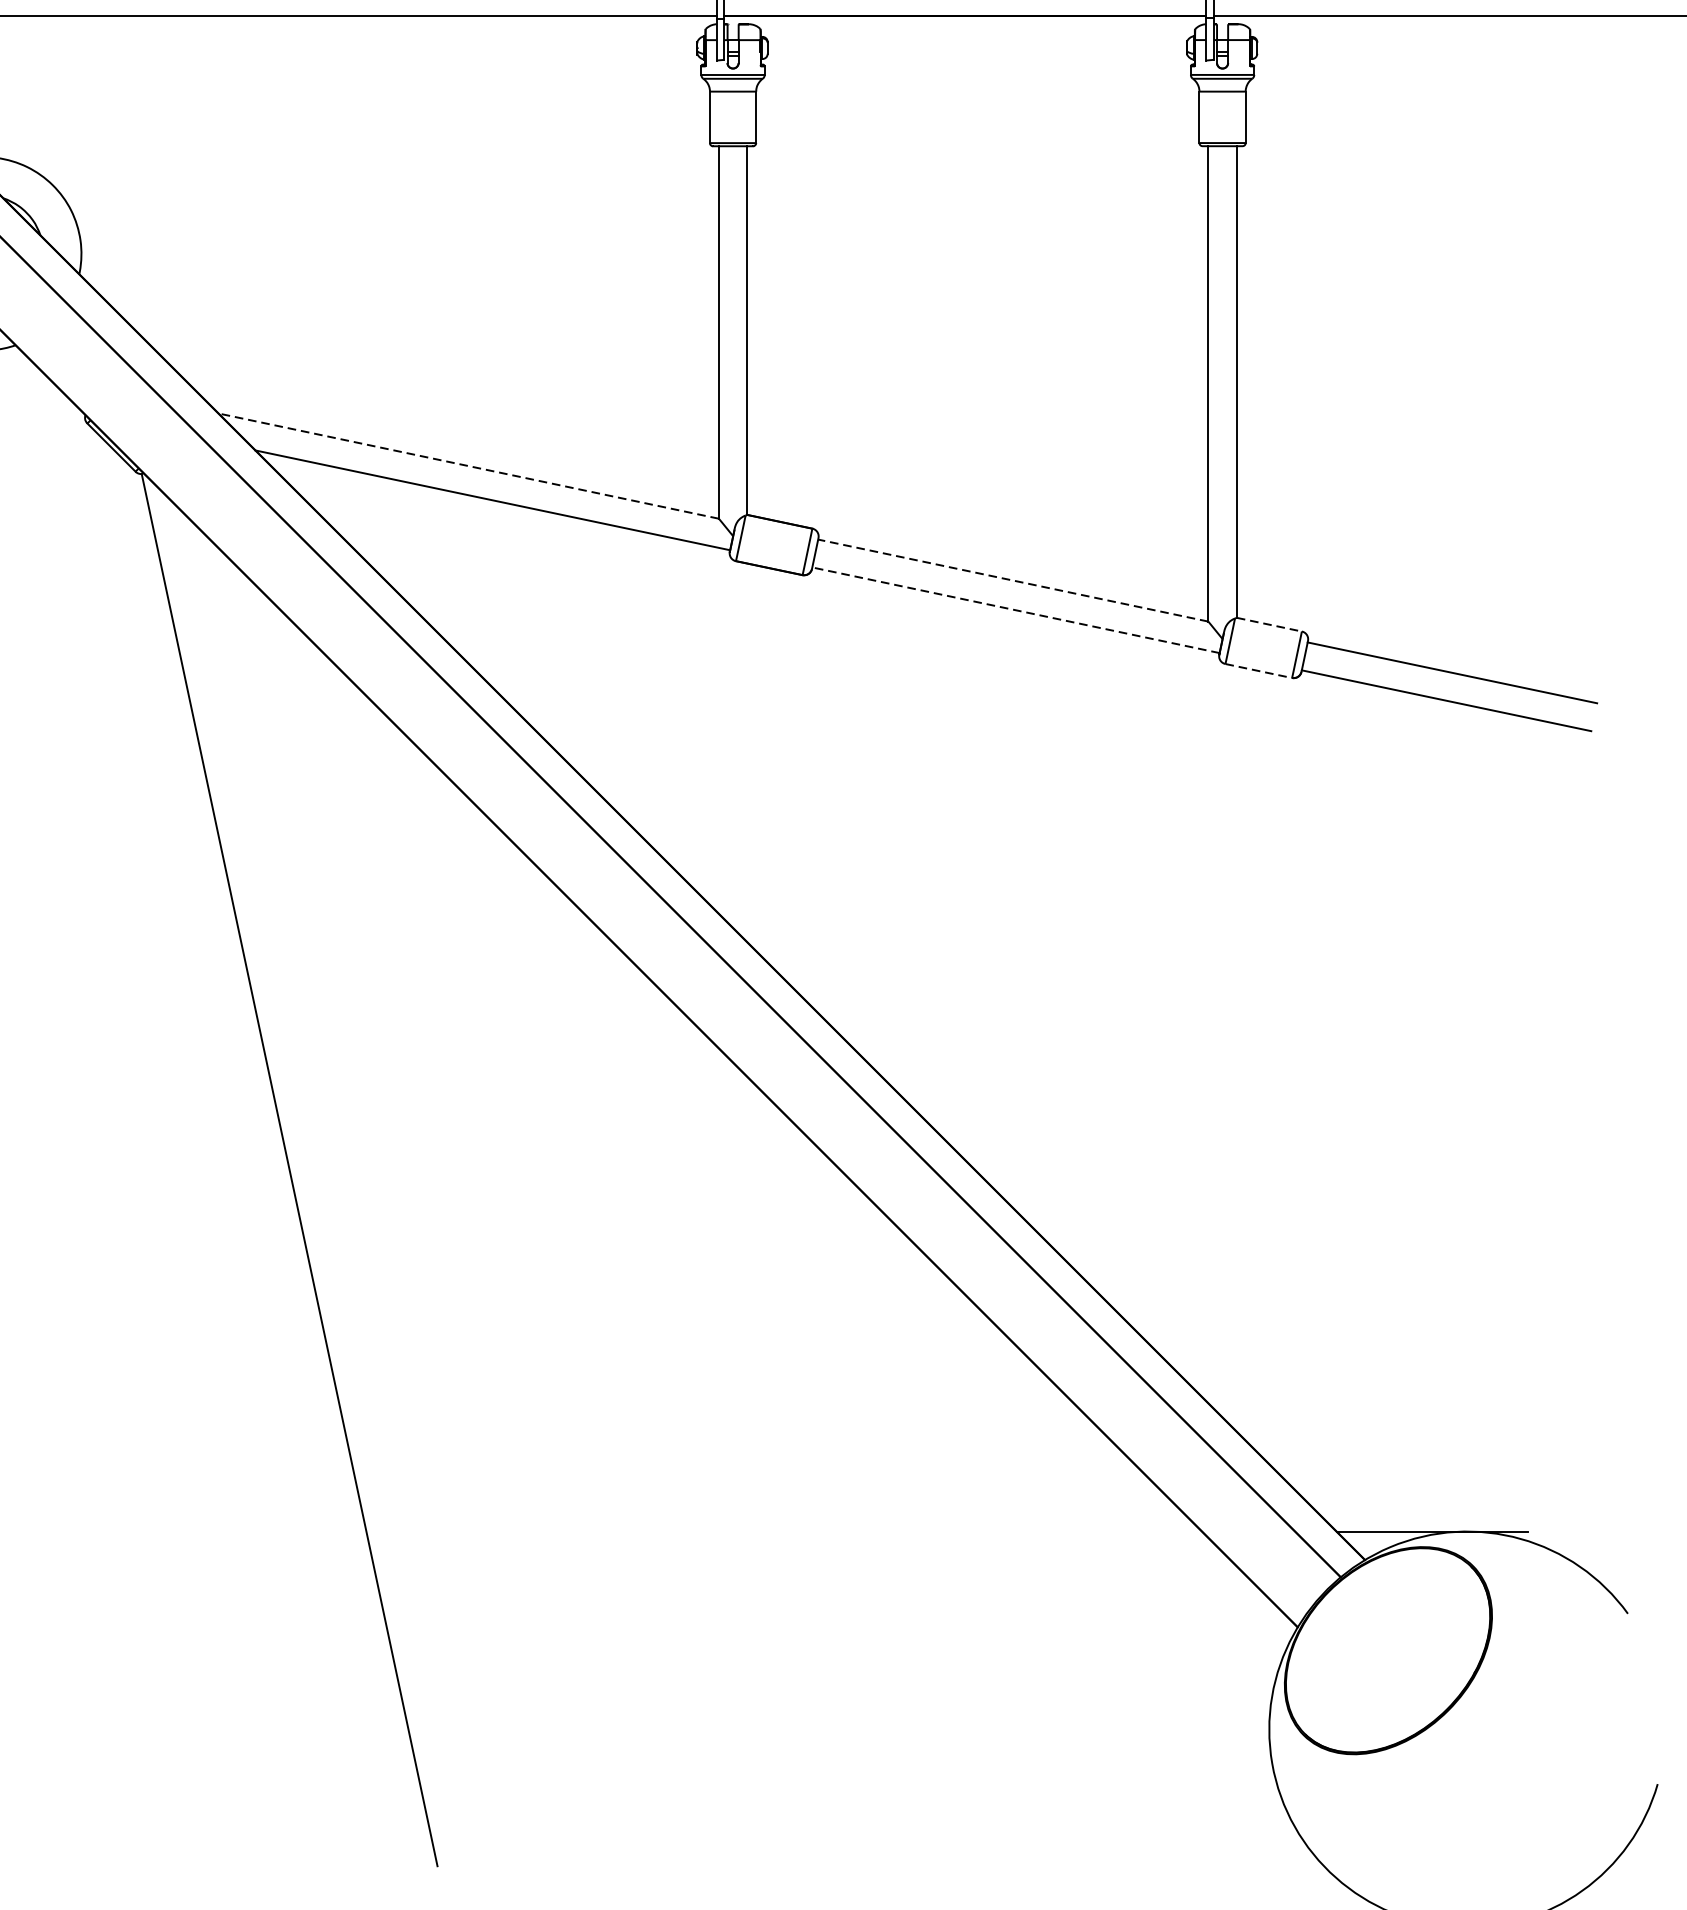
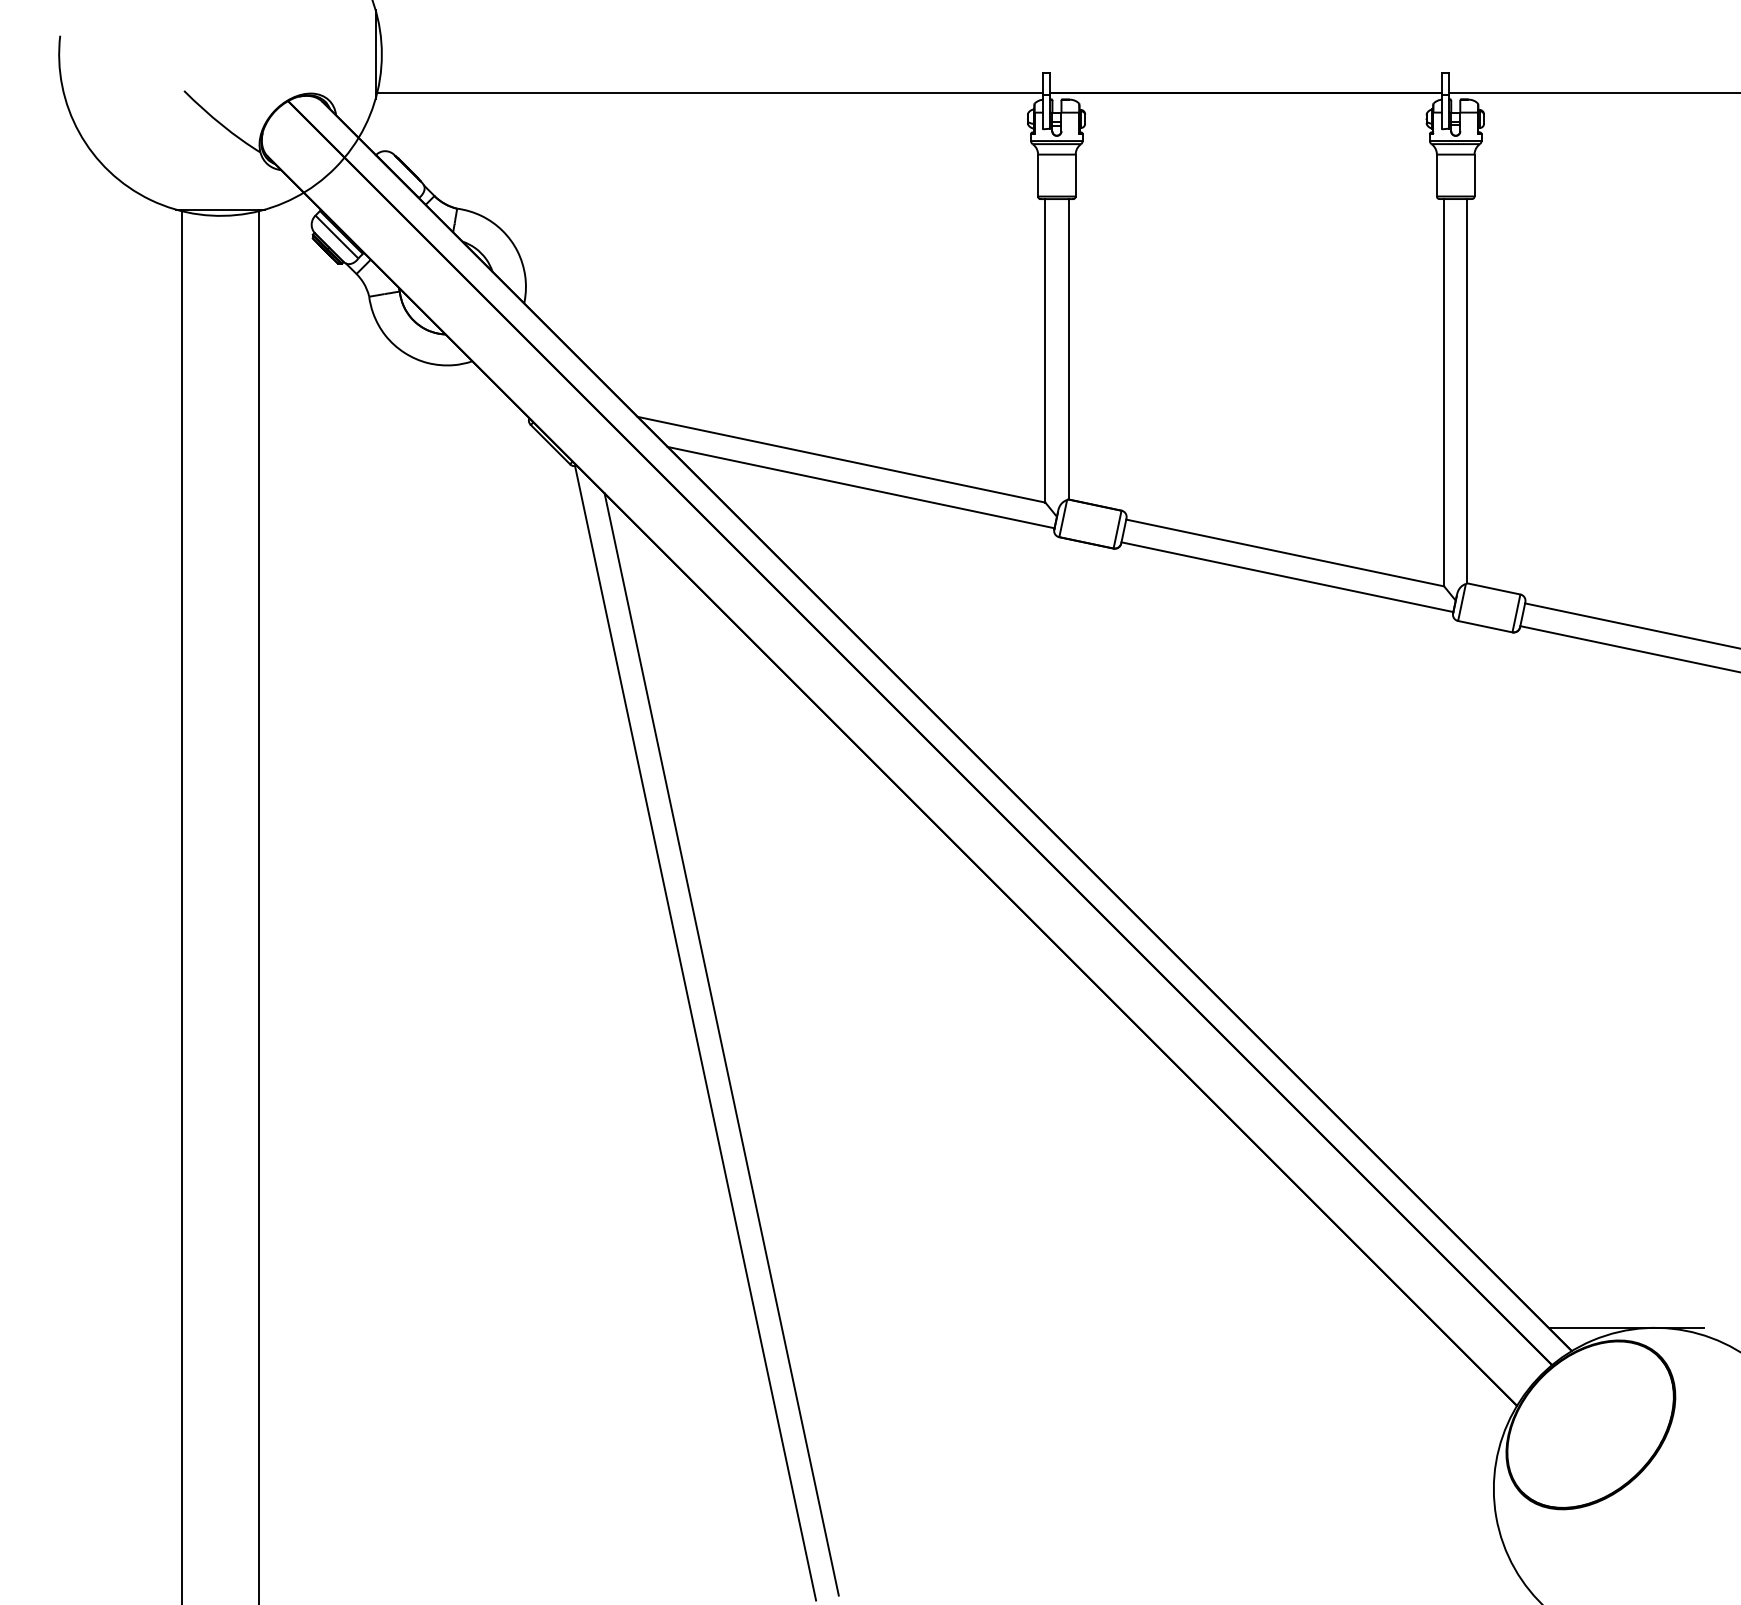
line: (468, 465) -> (841, 459), dashed -> solid
line: (1012, 579) -> (1284, 552), dashed -> solid
line: (1016, 610) -> (1287, 577), dashed -> solid
line: (1270, 625) -> (1494, 589), dashed -> solid
line: (1259, 670) -> (1485, 626), dashed -> solid
line: (321, 1183) -> (721, 1044), added

